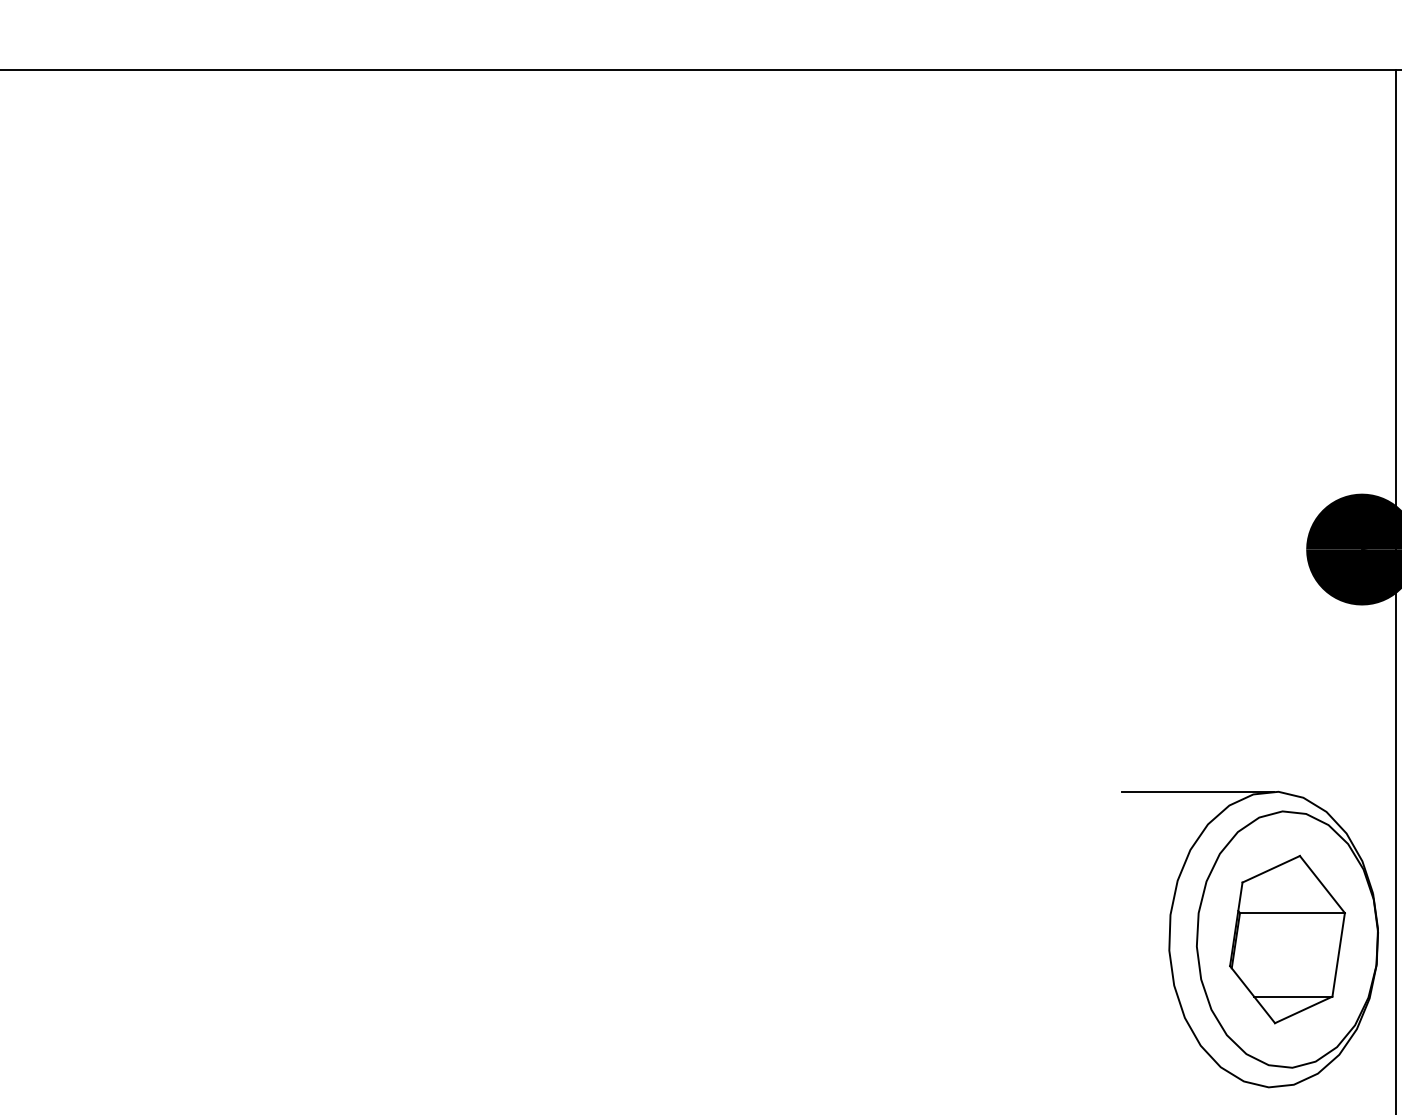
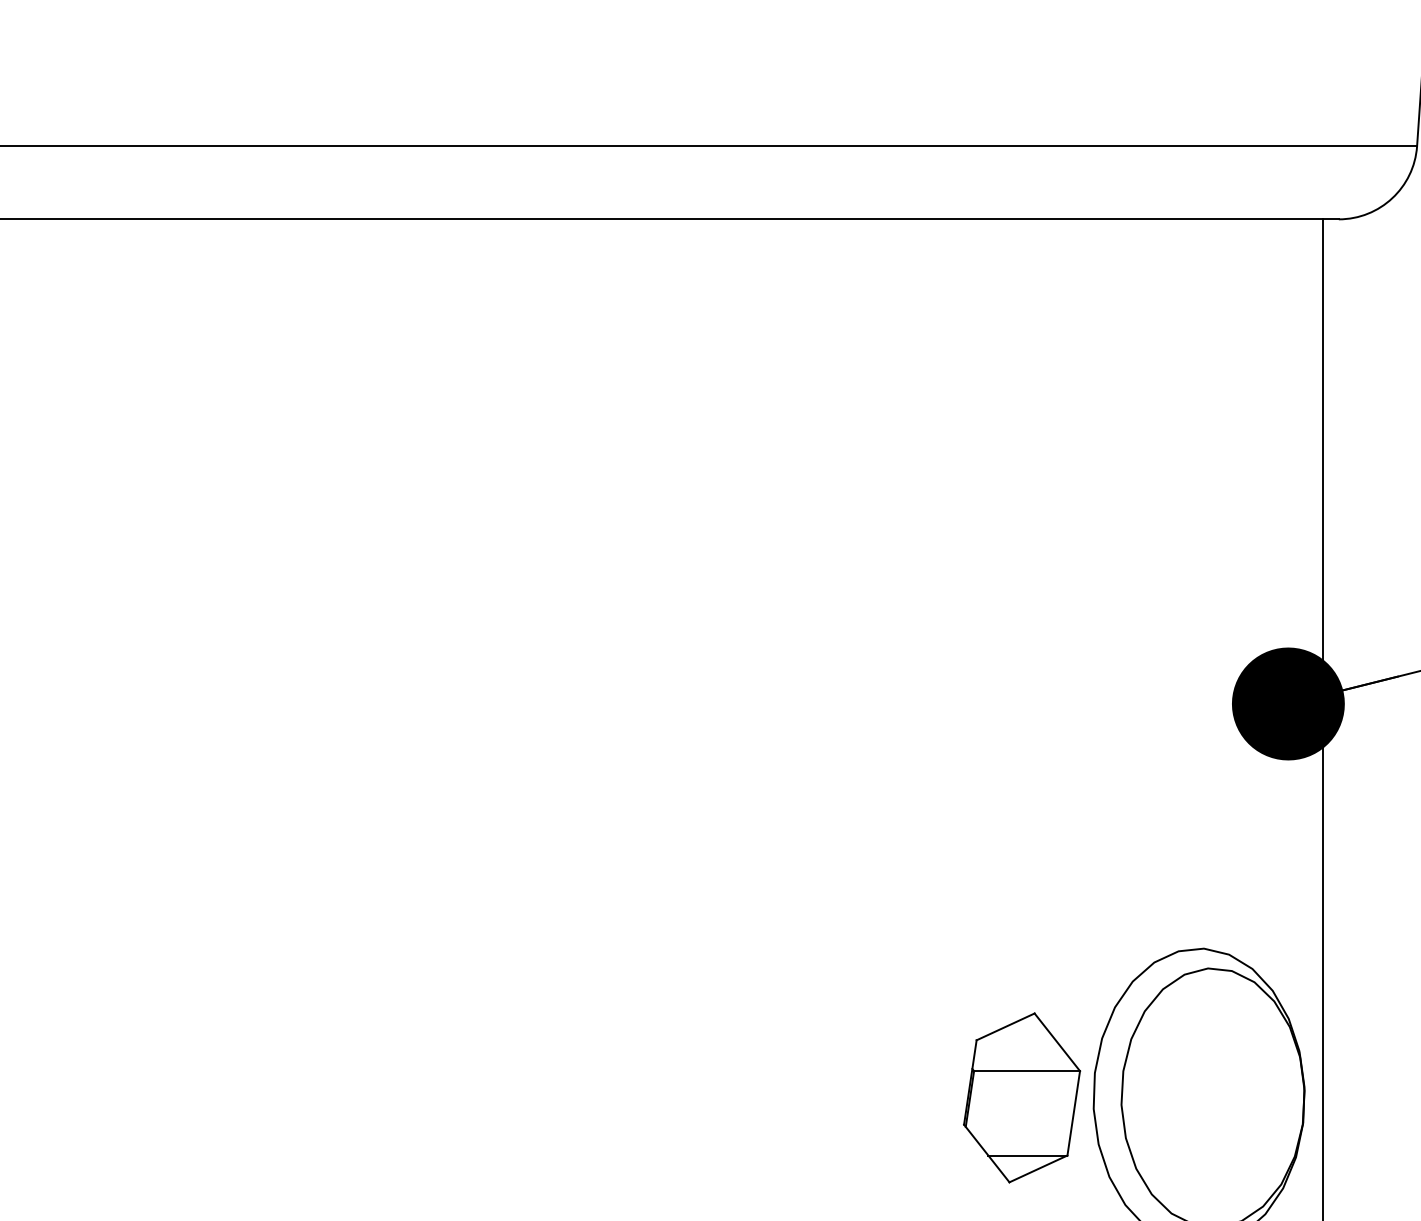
line: (1197, 791) -> (1122, 948), removed
part: (1287, 939) -> (1022, 1097), moved

